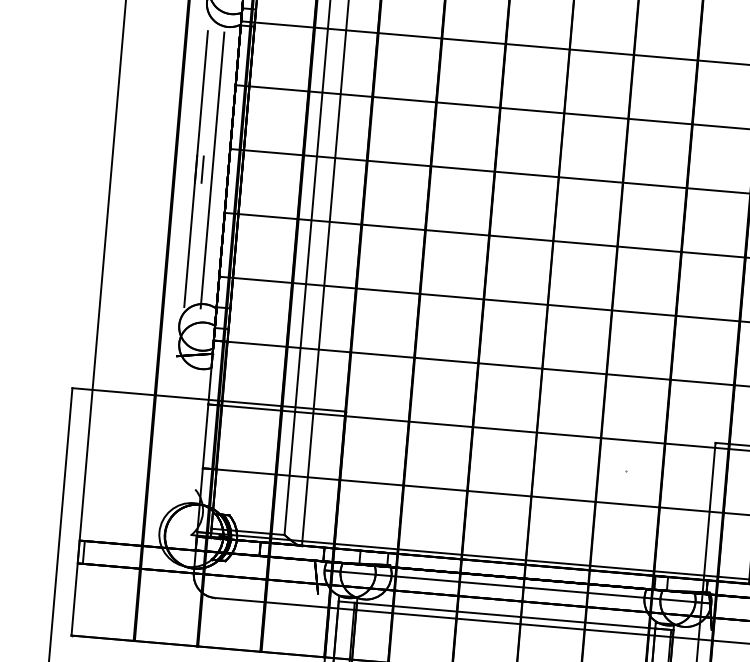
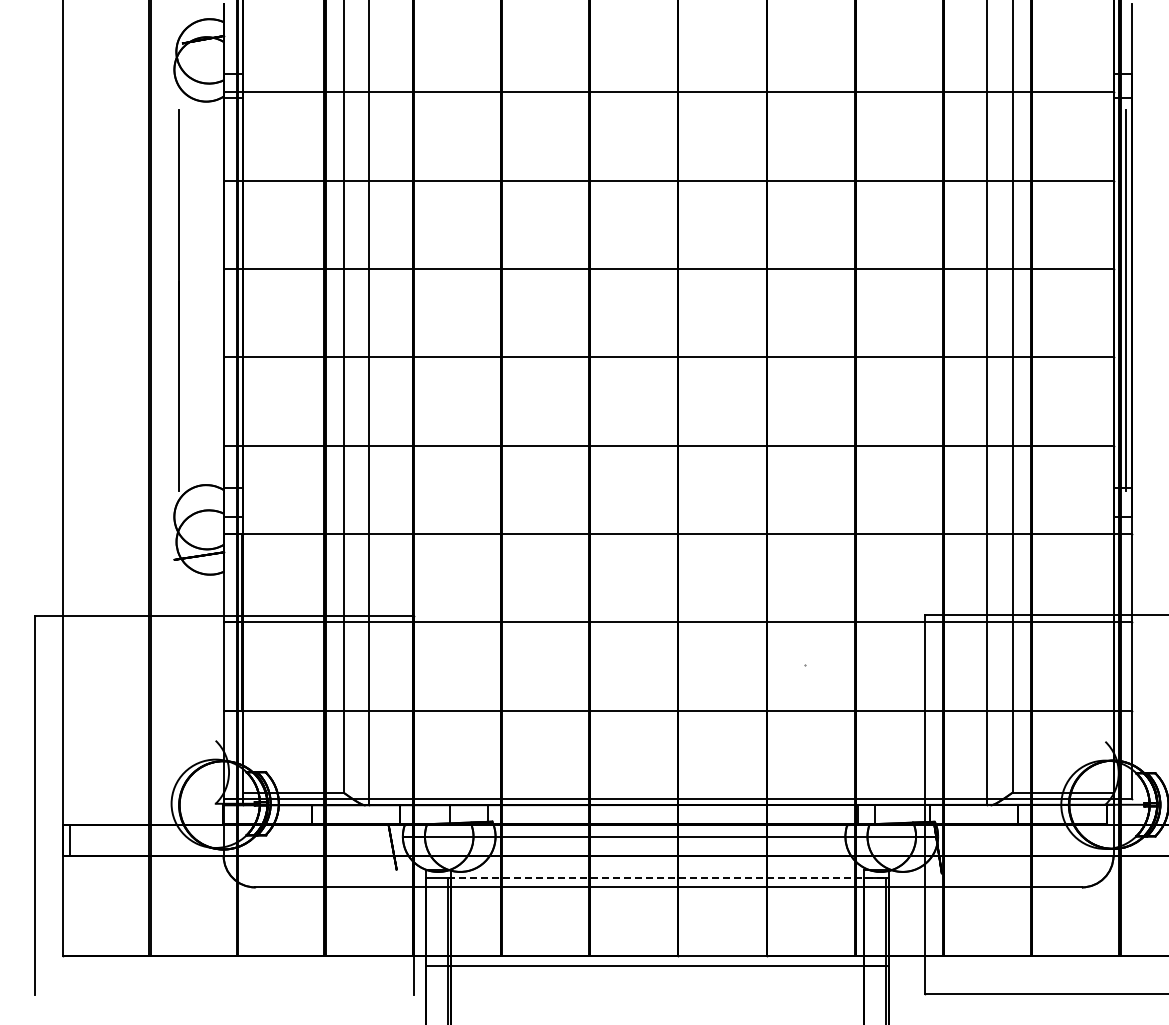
line: (202, 169) -> (187, 300), removed
line: (212, 170) -> (201, 300), removed
line: (513, 616) -> (667, 877), solid -> dashed

